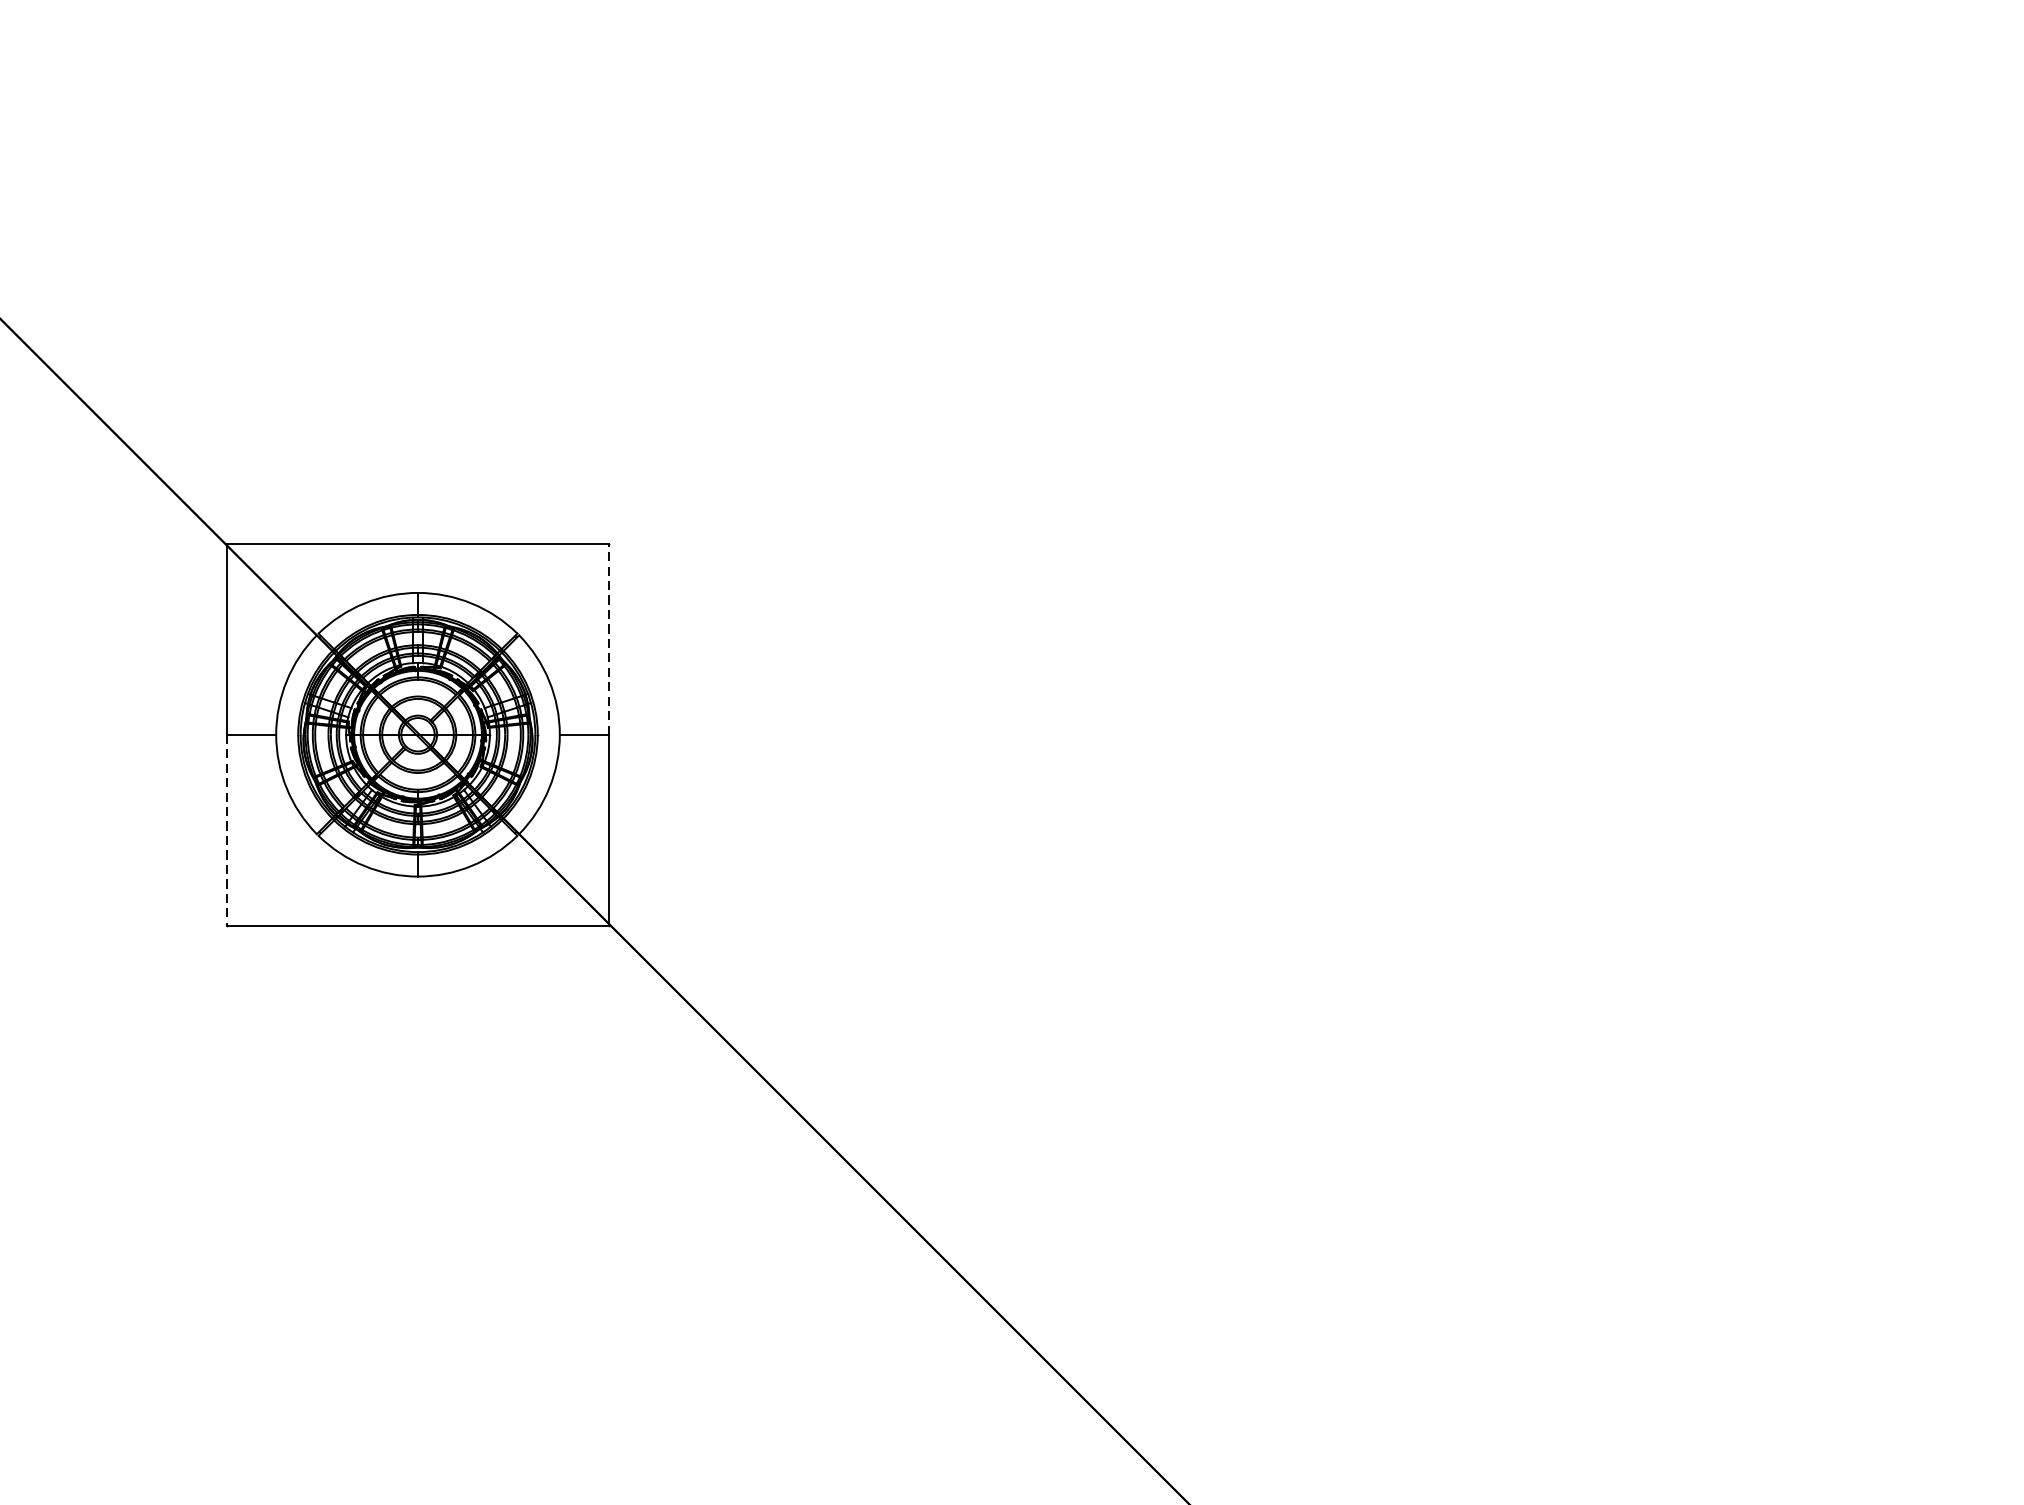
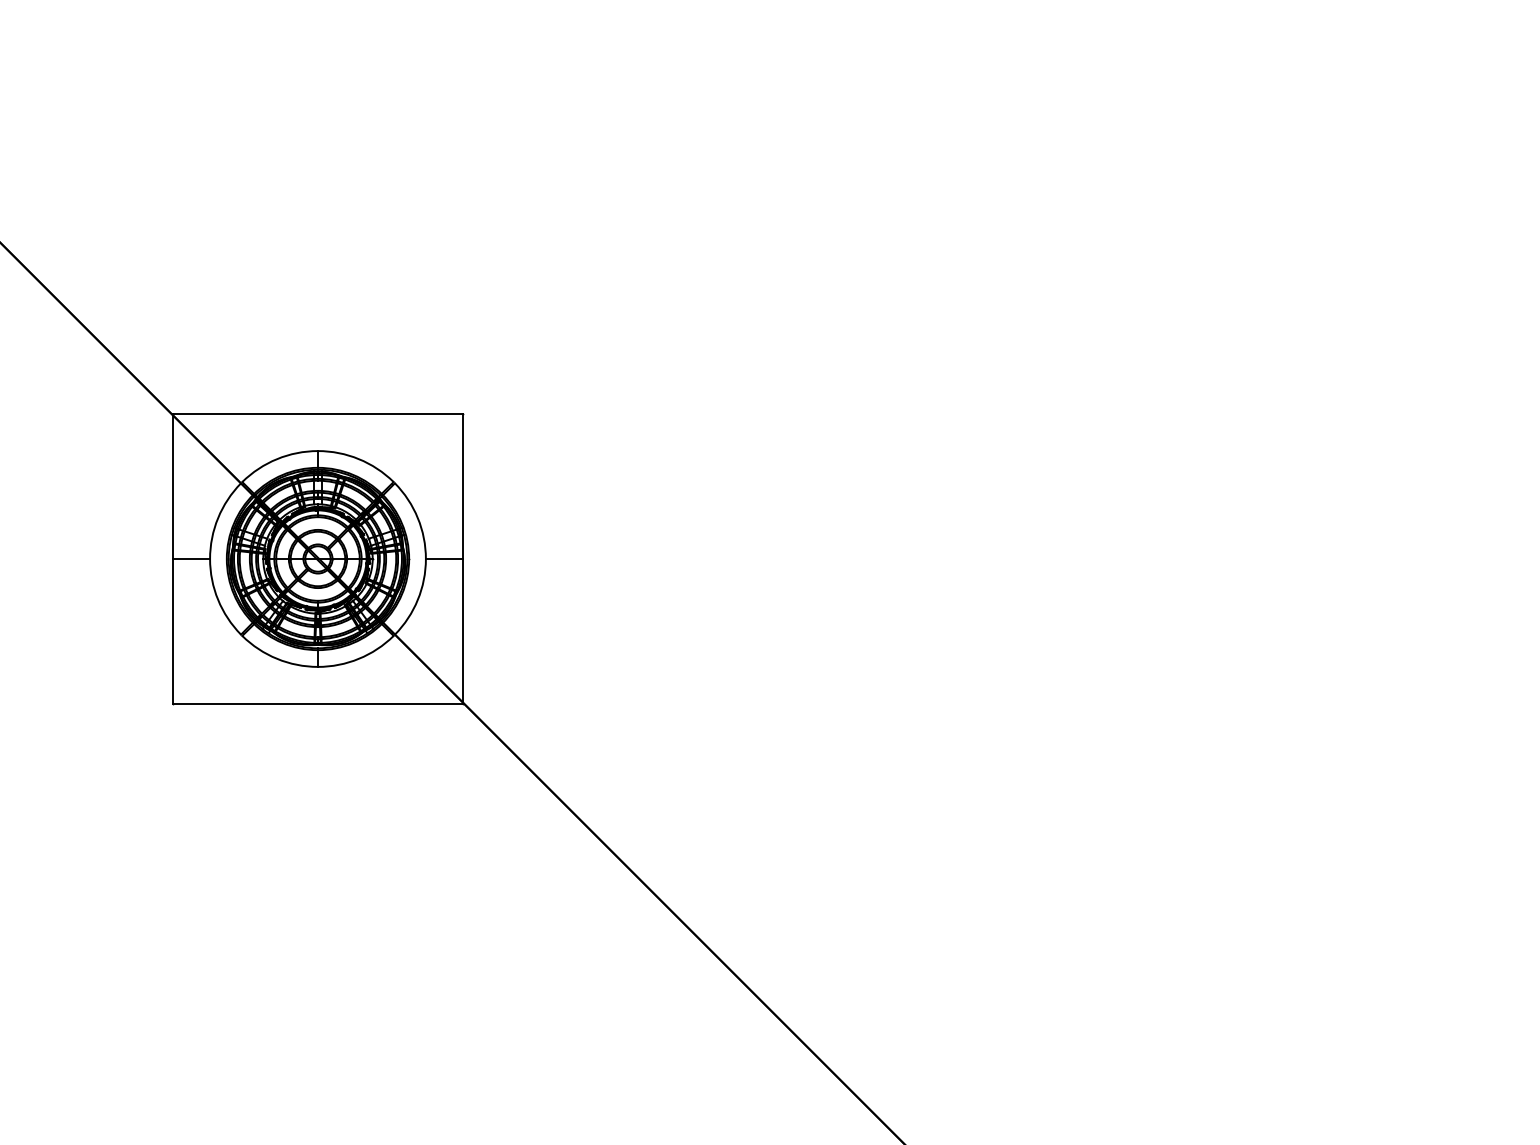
line: (609, 639) -> (463, 486), dashed -> solid
line: (226, 830) -> (172, 631), dashed -> solid

